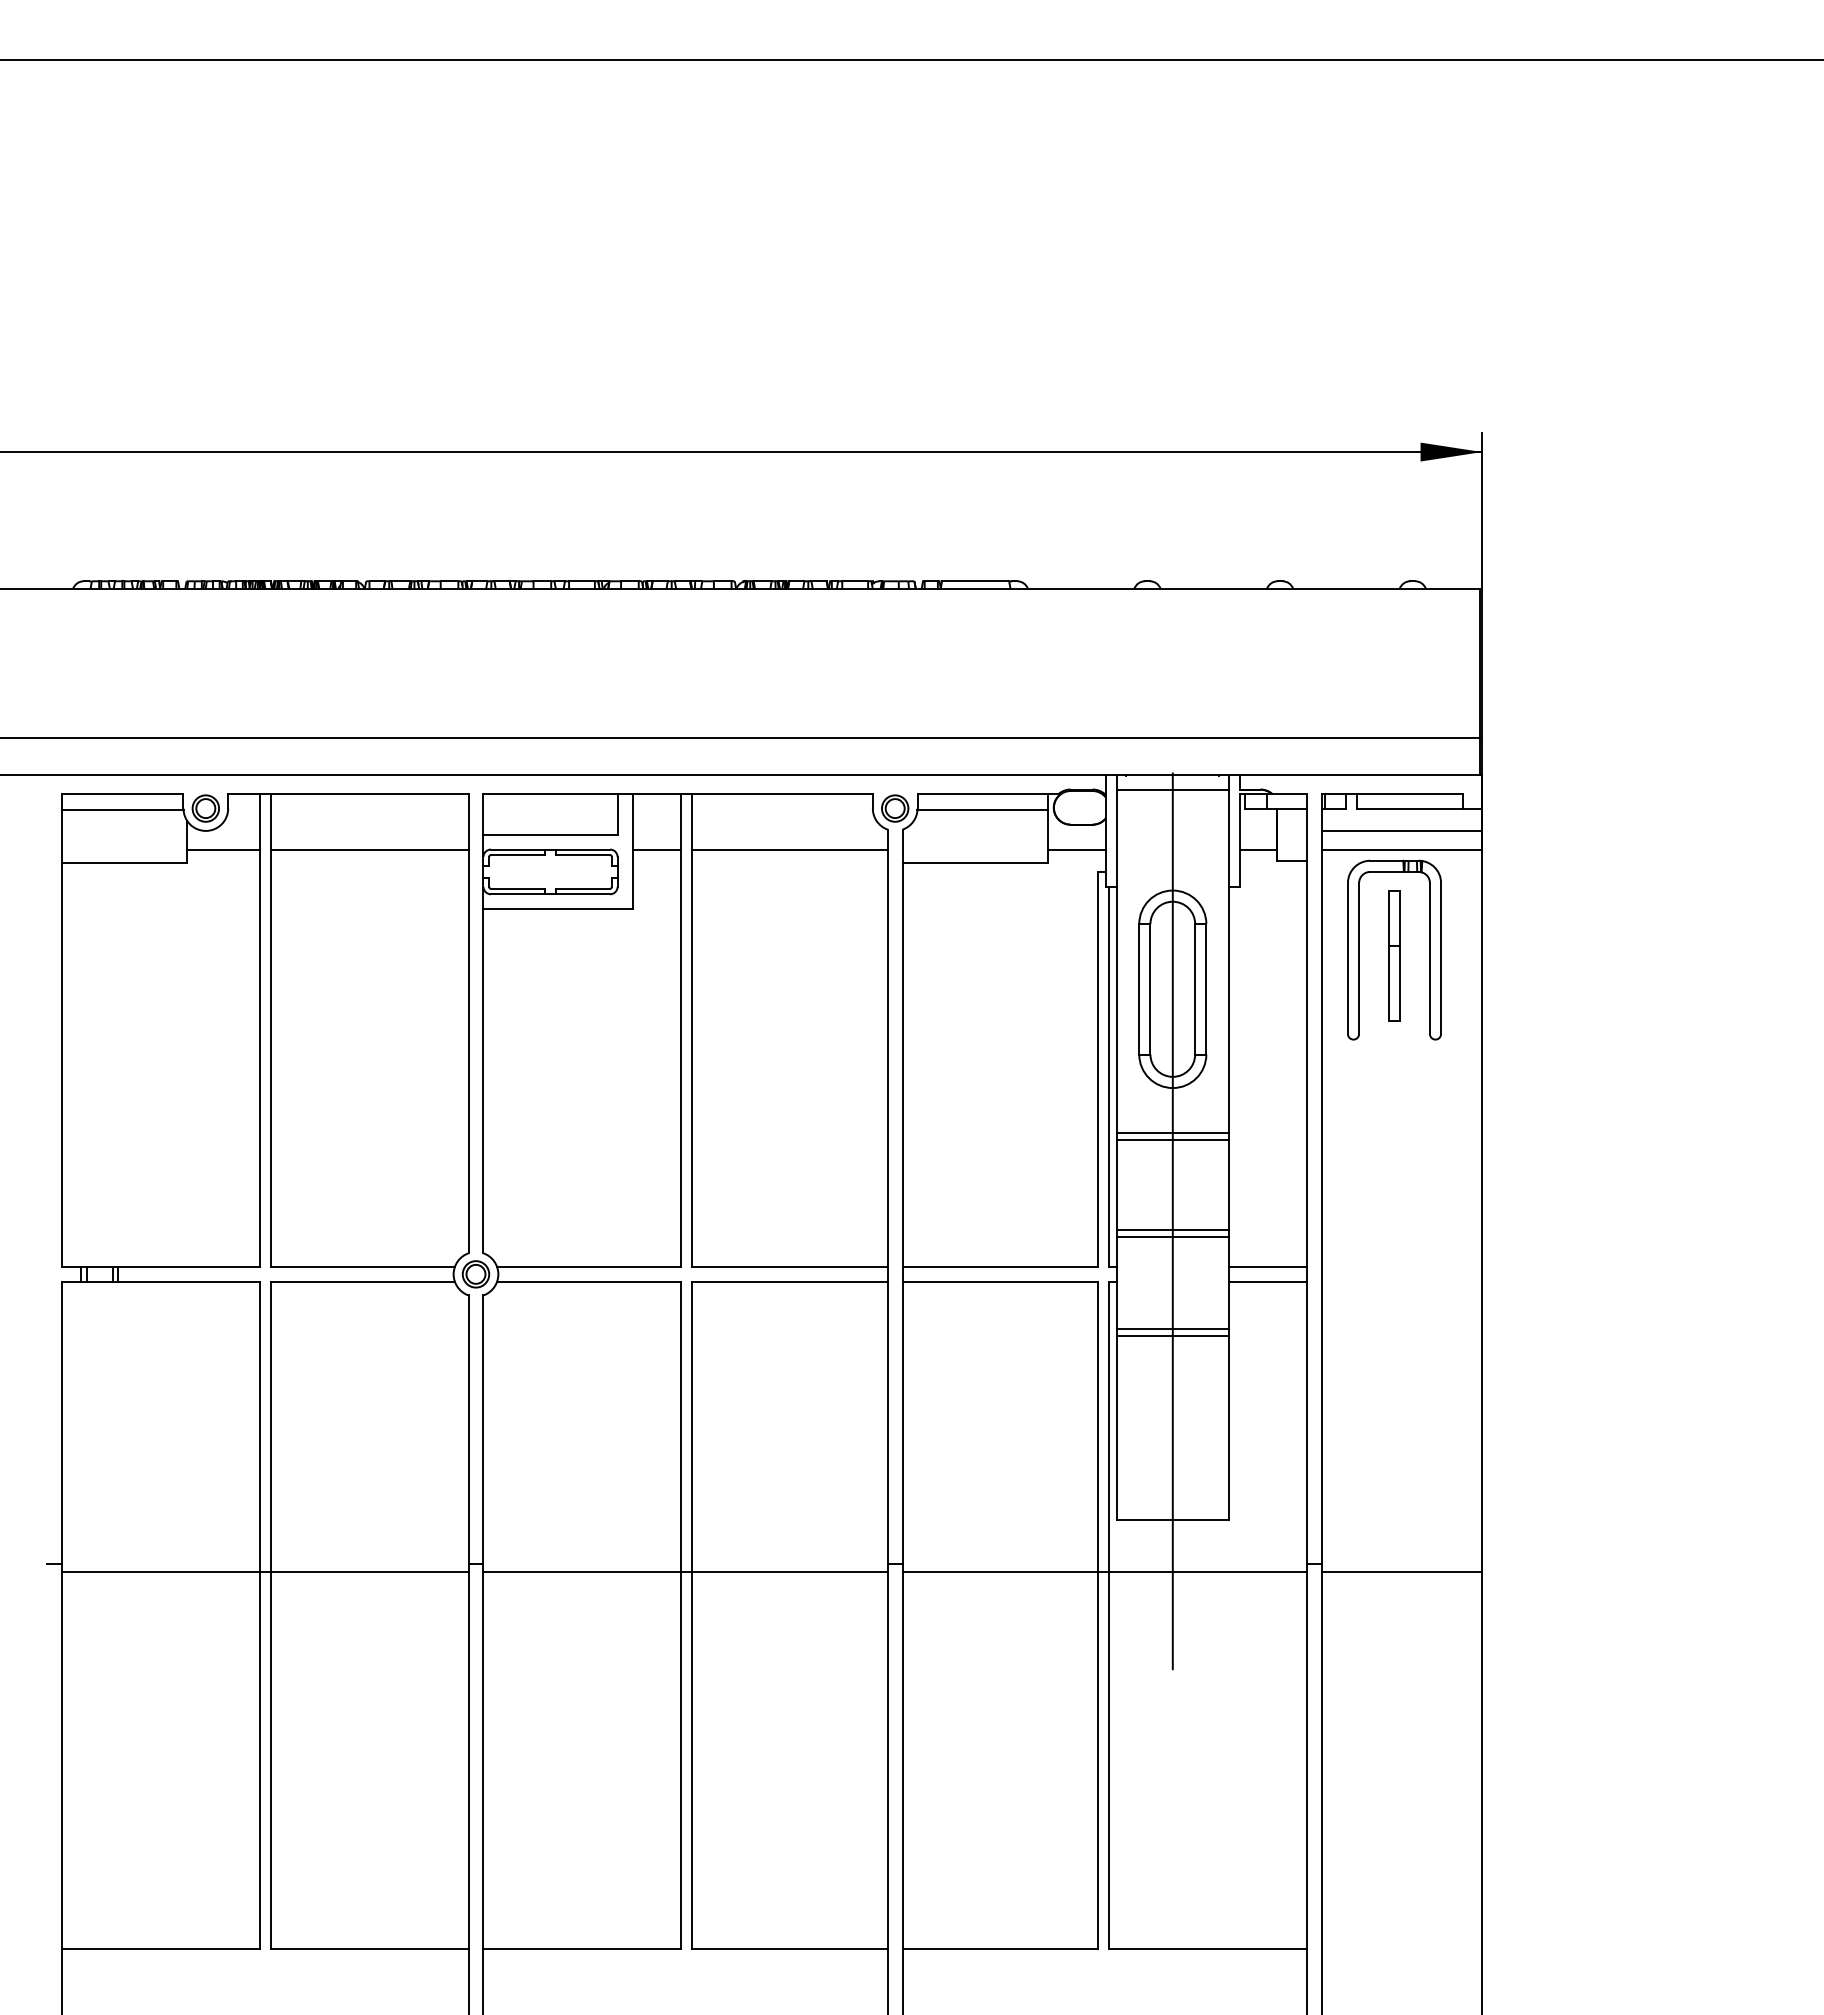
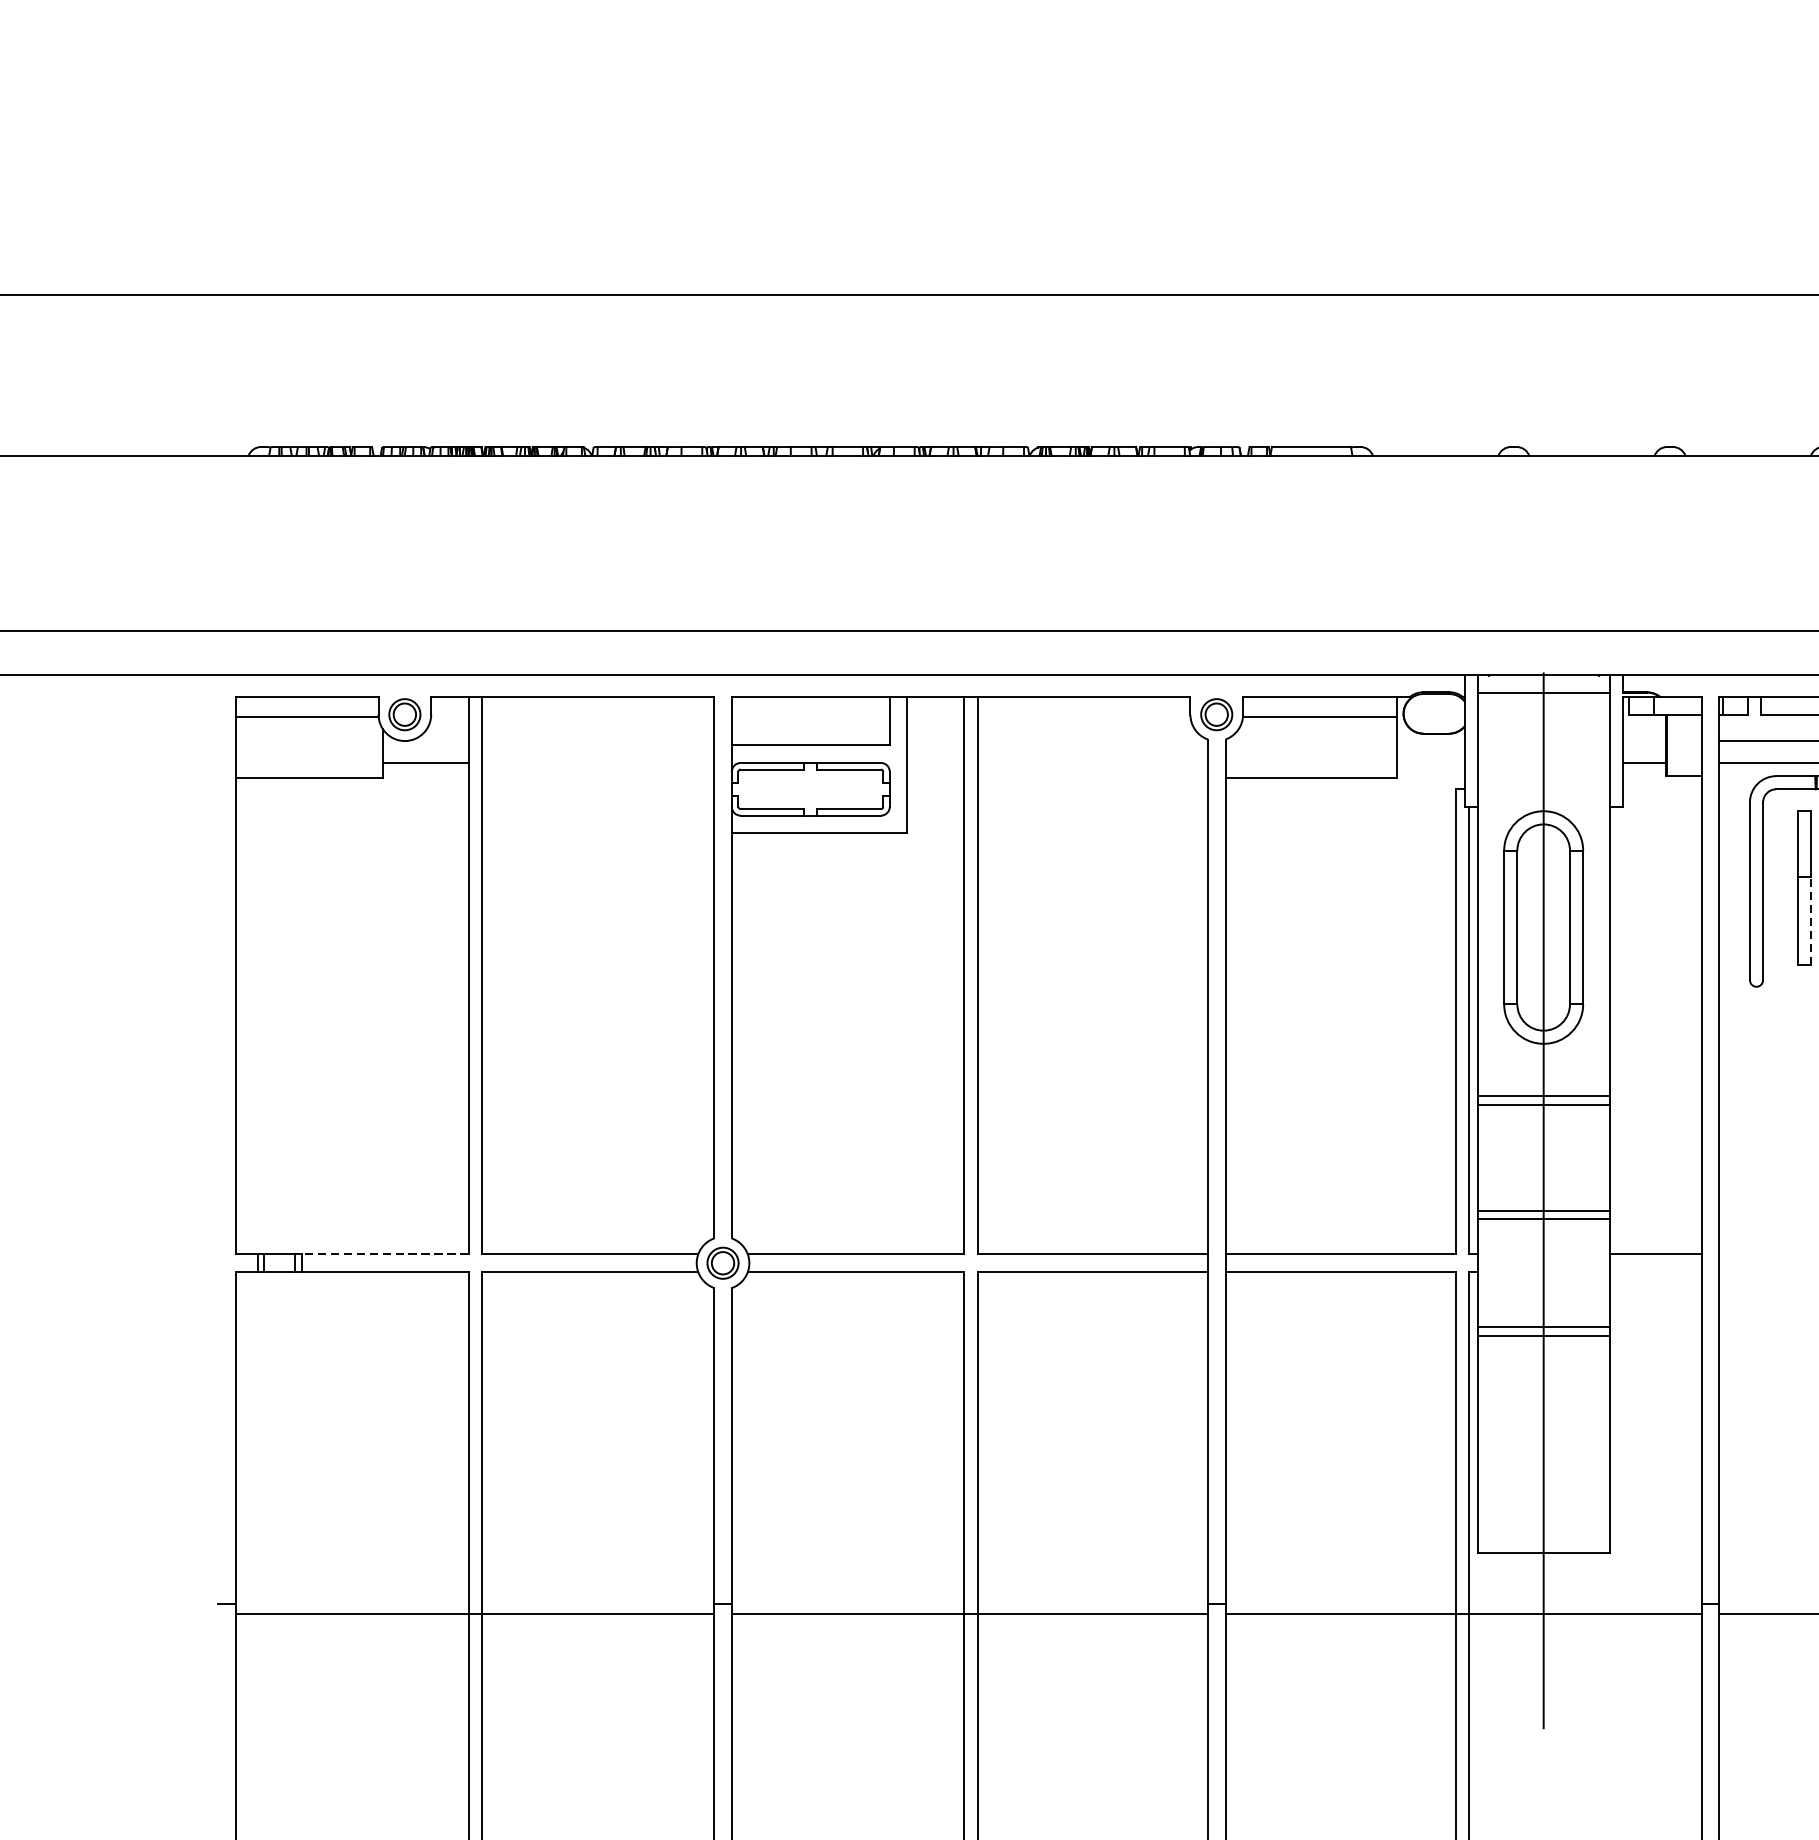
line: (369, 849) -> (597, 762), removed
line: (656, 849) -> (935, 762), removed
line: (789, 849) -> (1092, 762), removed
line: (1076, 849) -> (1430, 762), removed
line: (1400, 983) -> (1811, 920), solid -> dashed
line: (189, 1266) -> (385, 1253), solid -> dashed
line: (1267, 1281) -> (1655, 1271), removed

